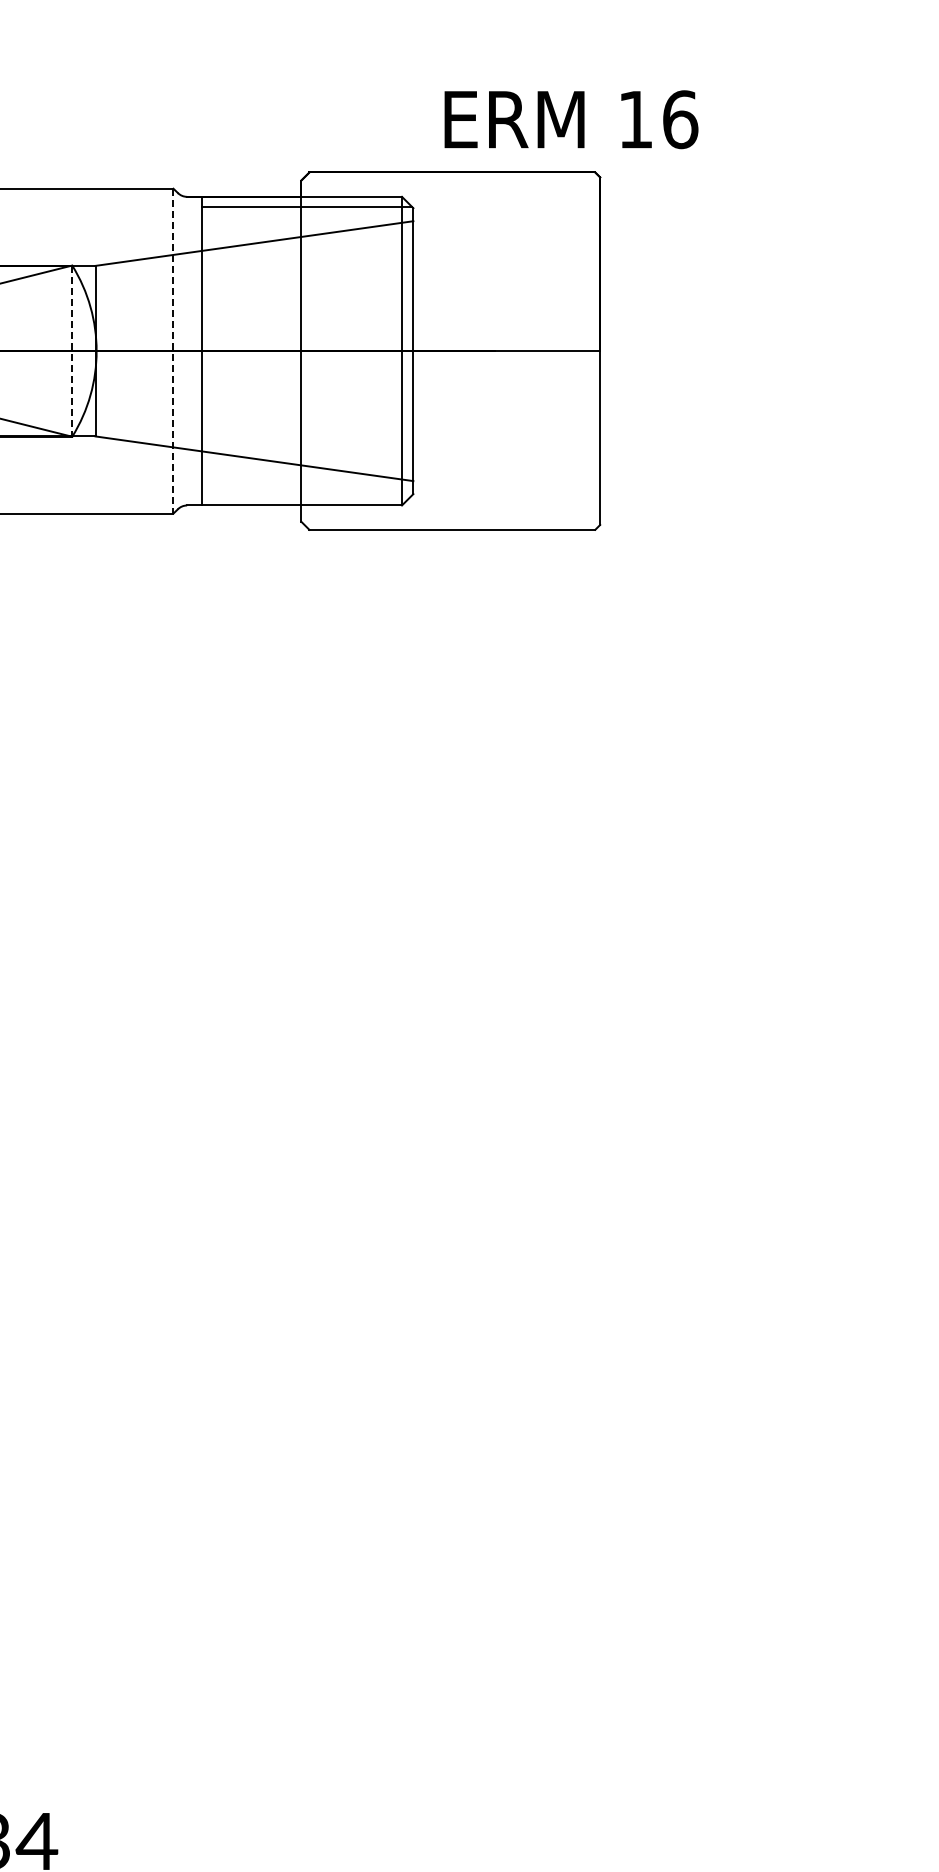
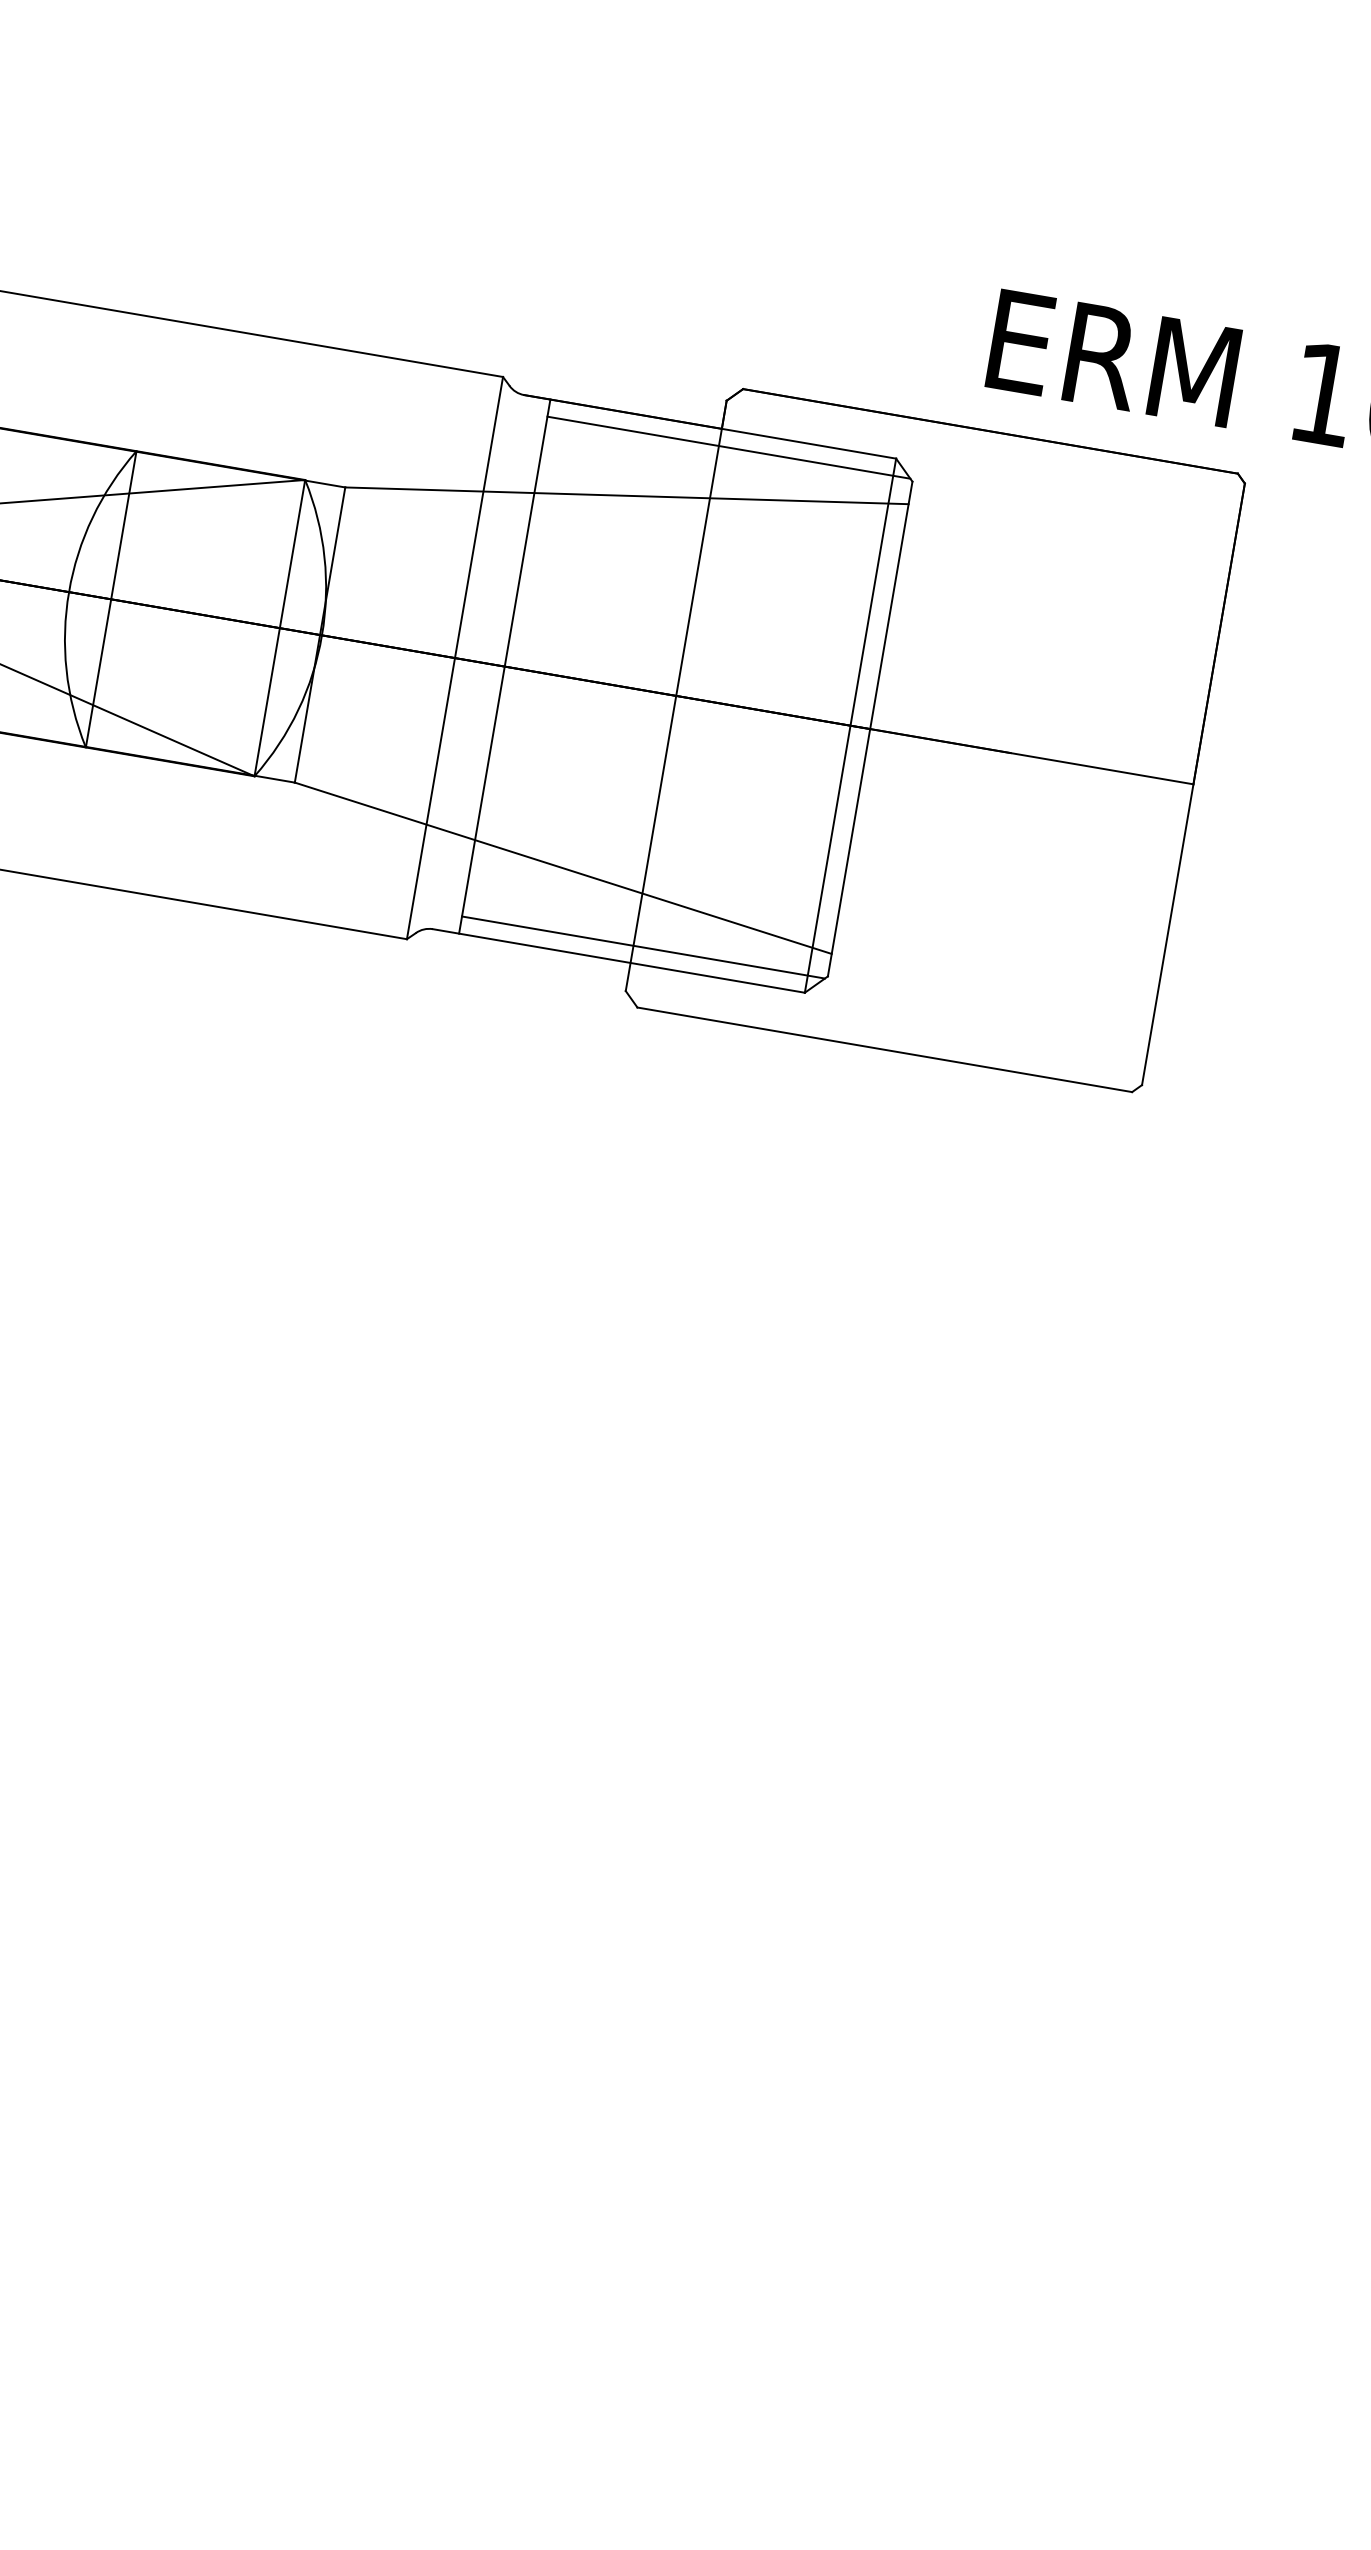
line: (72, 351) -> (280, 628), dashed -> solid
line: (173, 351) -> (454, 658), dashed -> solid
line: (306, 495) -> (642, 947), added

